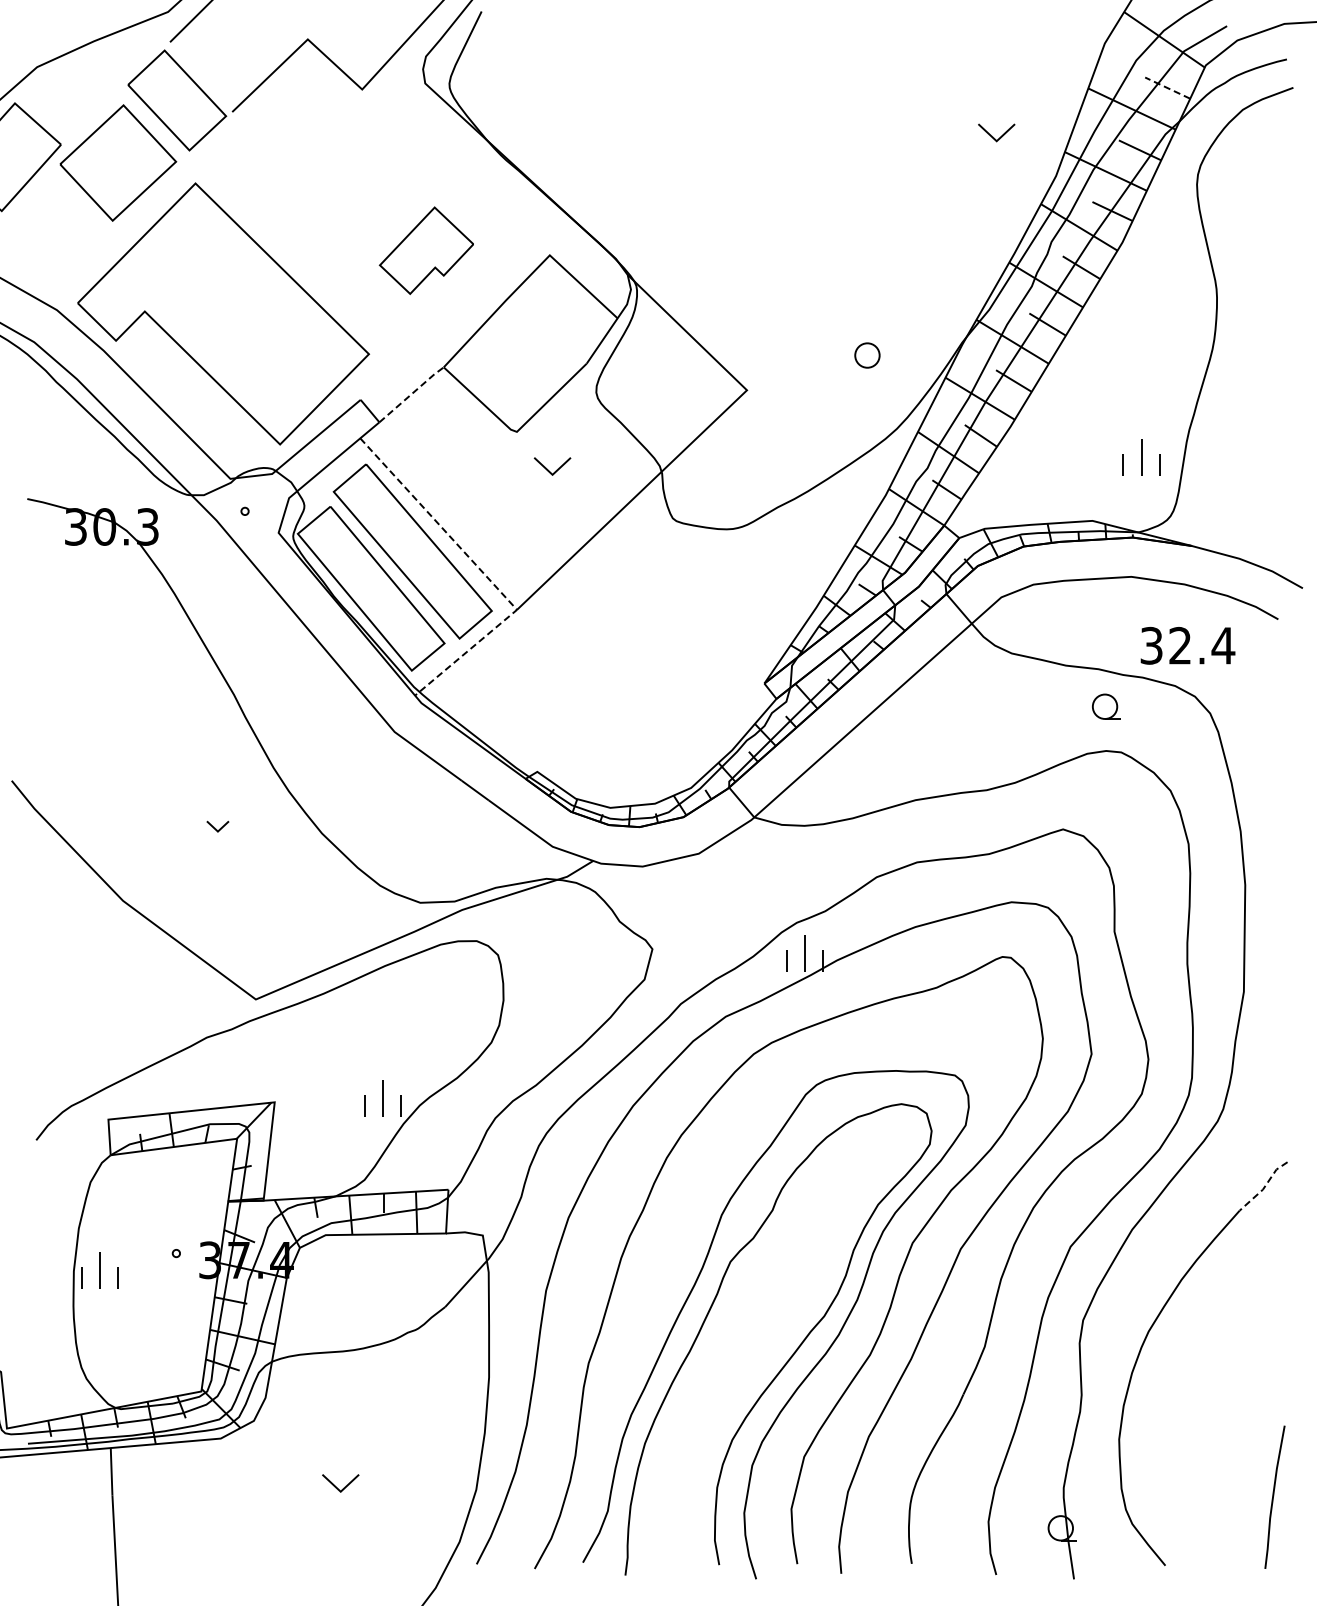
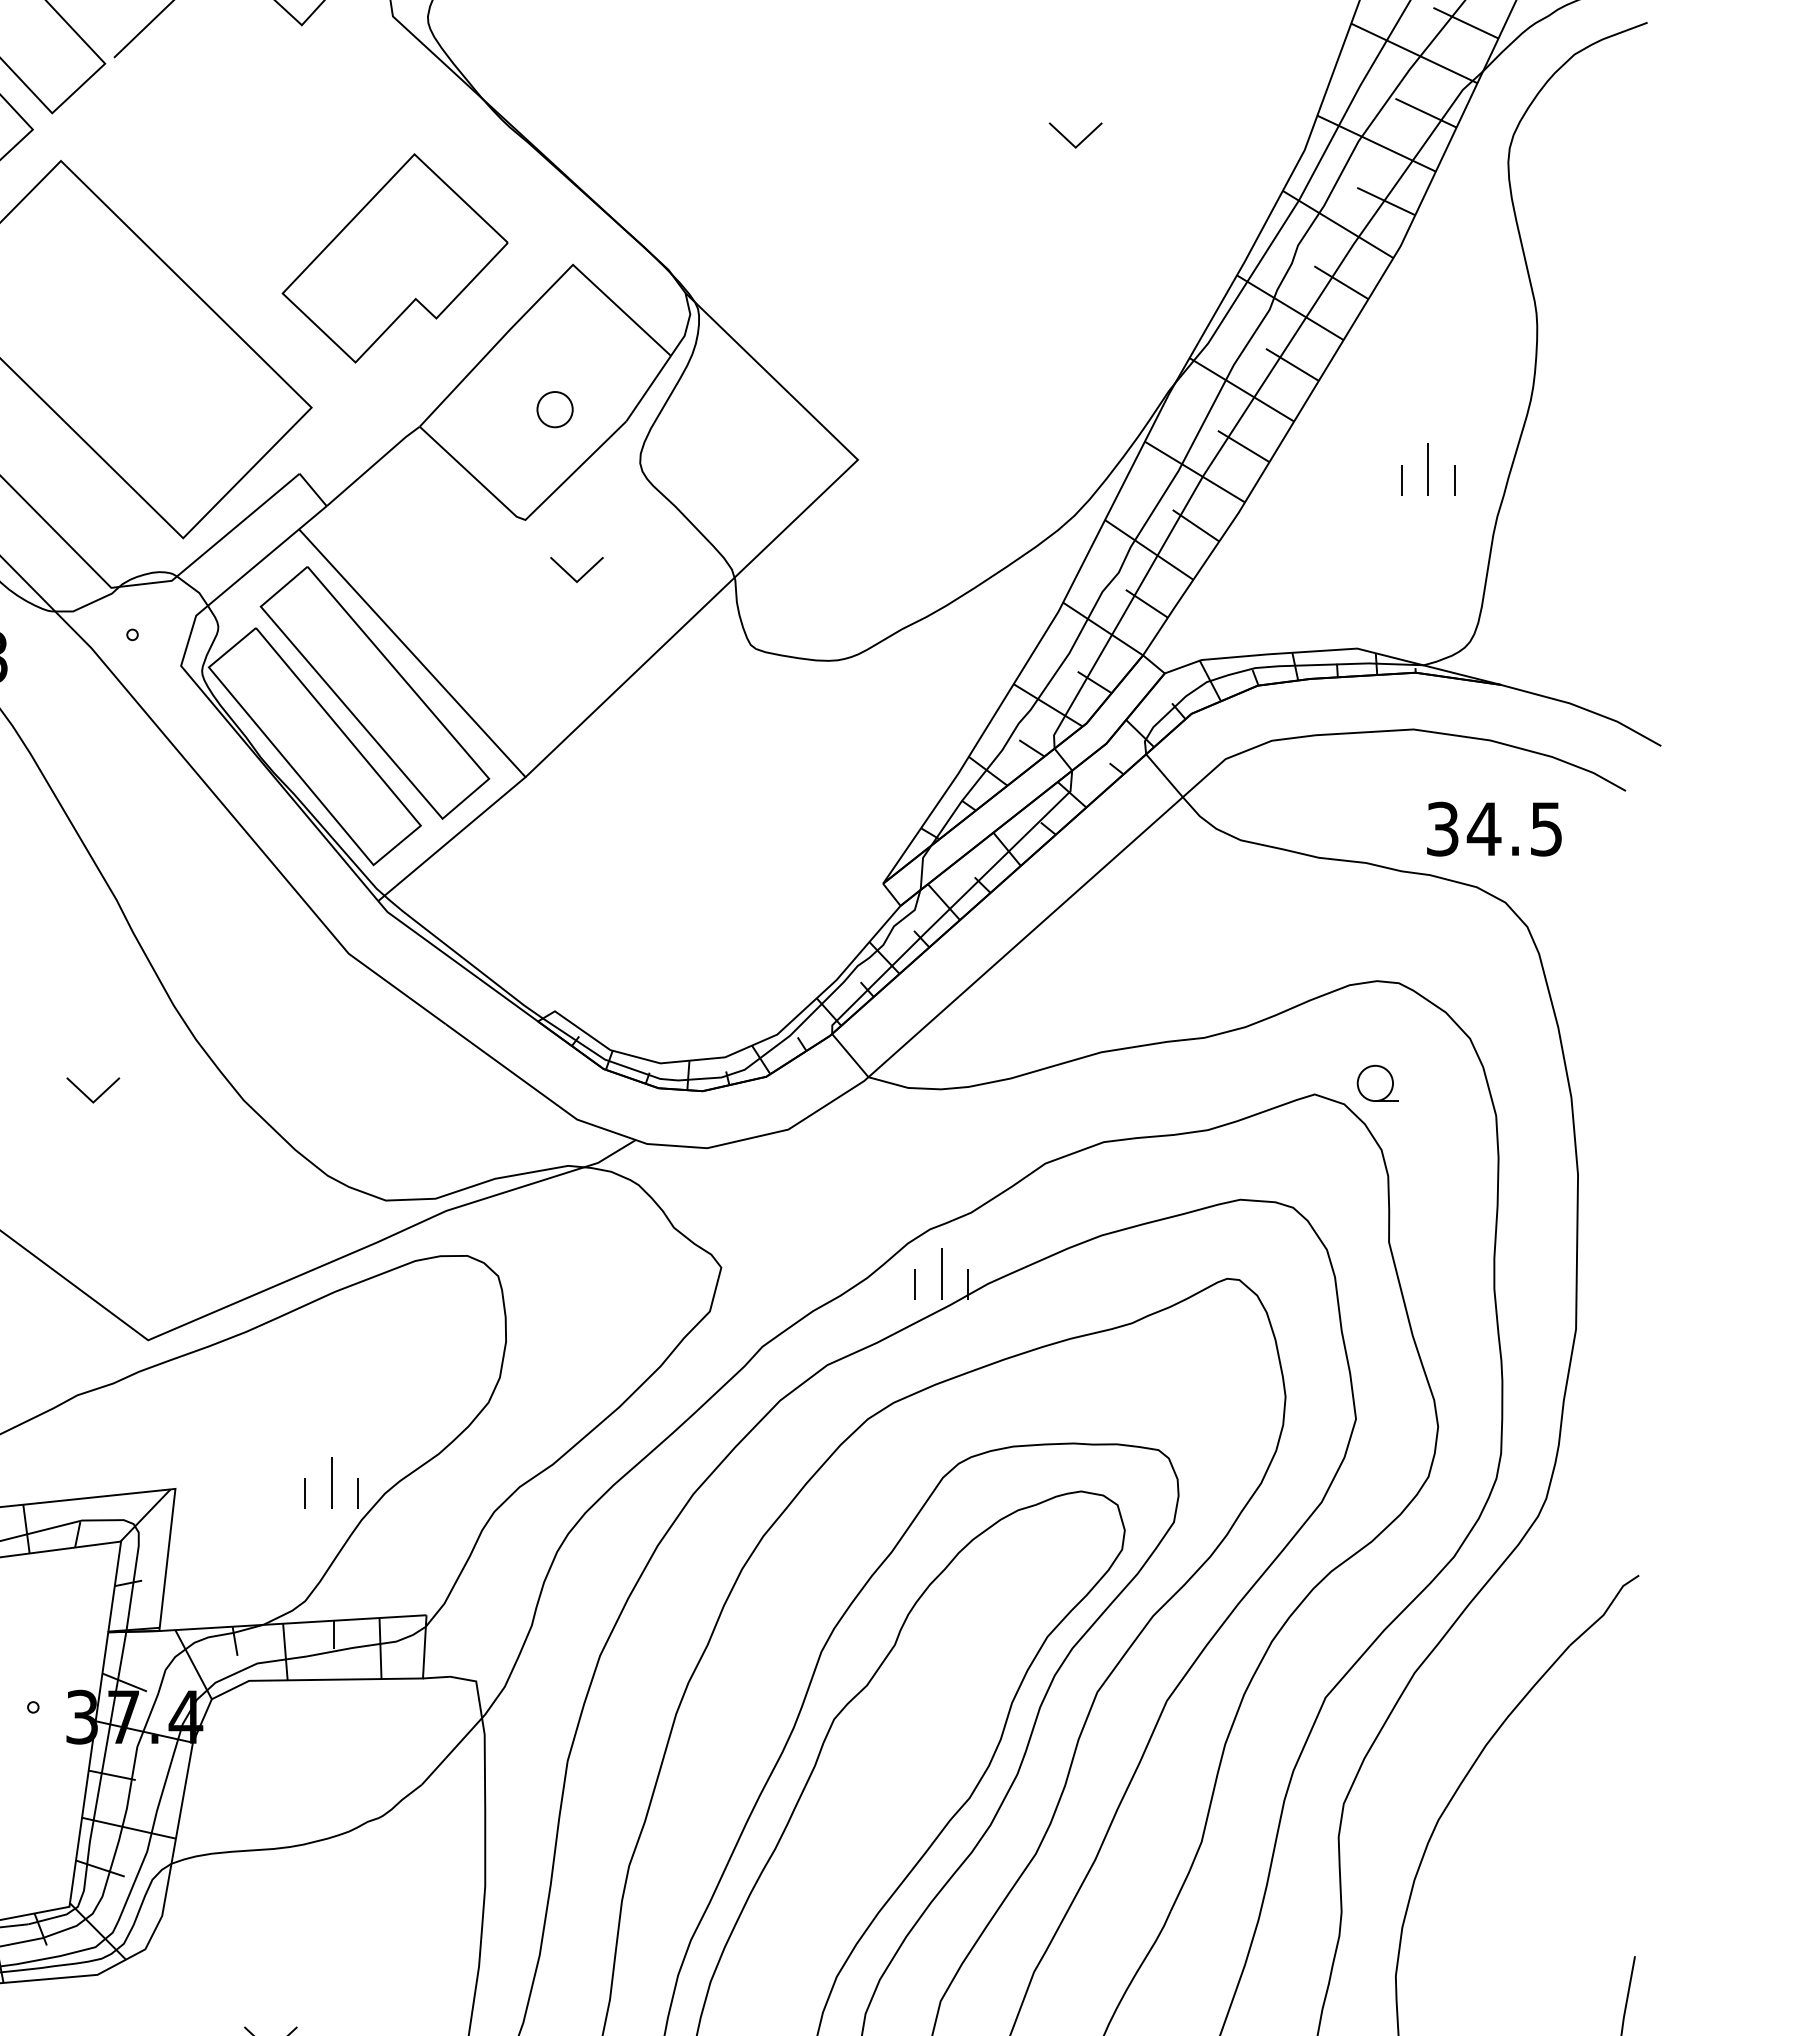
line: (1167, 88) -> (1465, 23), dashed -> solid
part: (996, 132) -> (1075, 134), moved
part: (426, 250) -> (394, 257), size x1.67
part: (867, 355) -> (555, 409), moved
line: (411, 394) -> (373, 465), dashed -> solid
part: (1141, 457) -> (1428, 470), moved
line: (484, 574) -> (478, 726), dashed -> solid
text: (1201, 645) -> (1514, 828), 32.4 -> 34.5
part: (1106, 706) -> (1377, 1083), moved
part: (217, 826) -> (92, 1090), size x1.67
line: (1264, 1187) -> (1605, 1611), dashed -> solid

